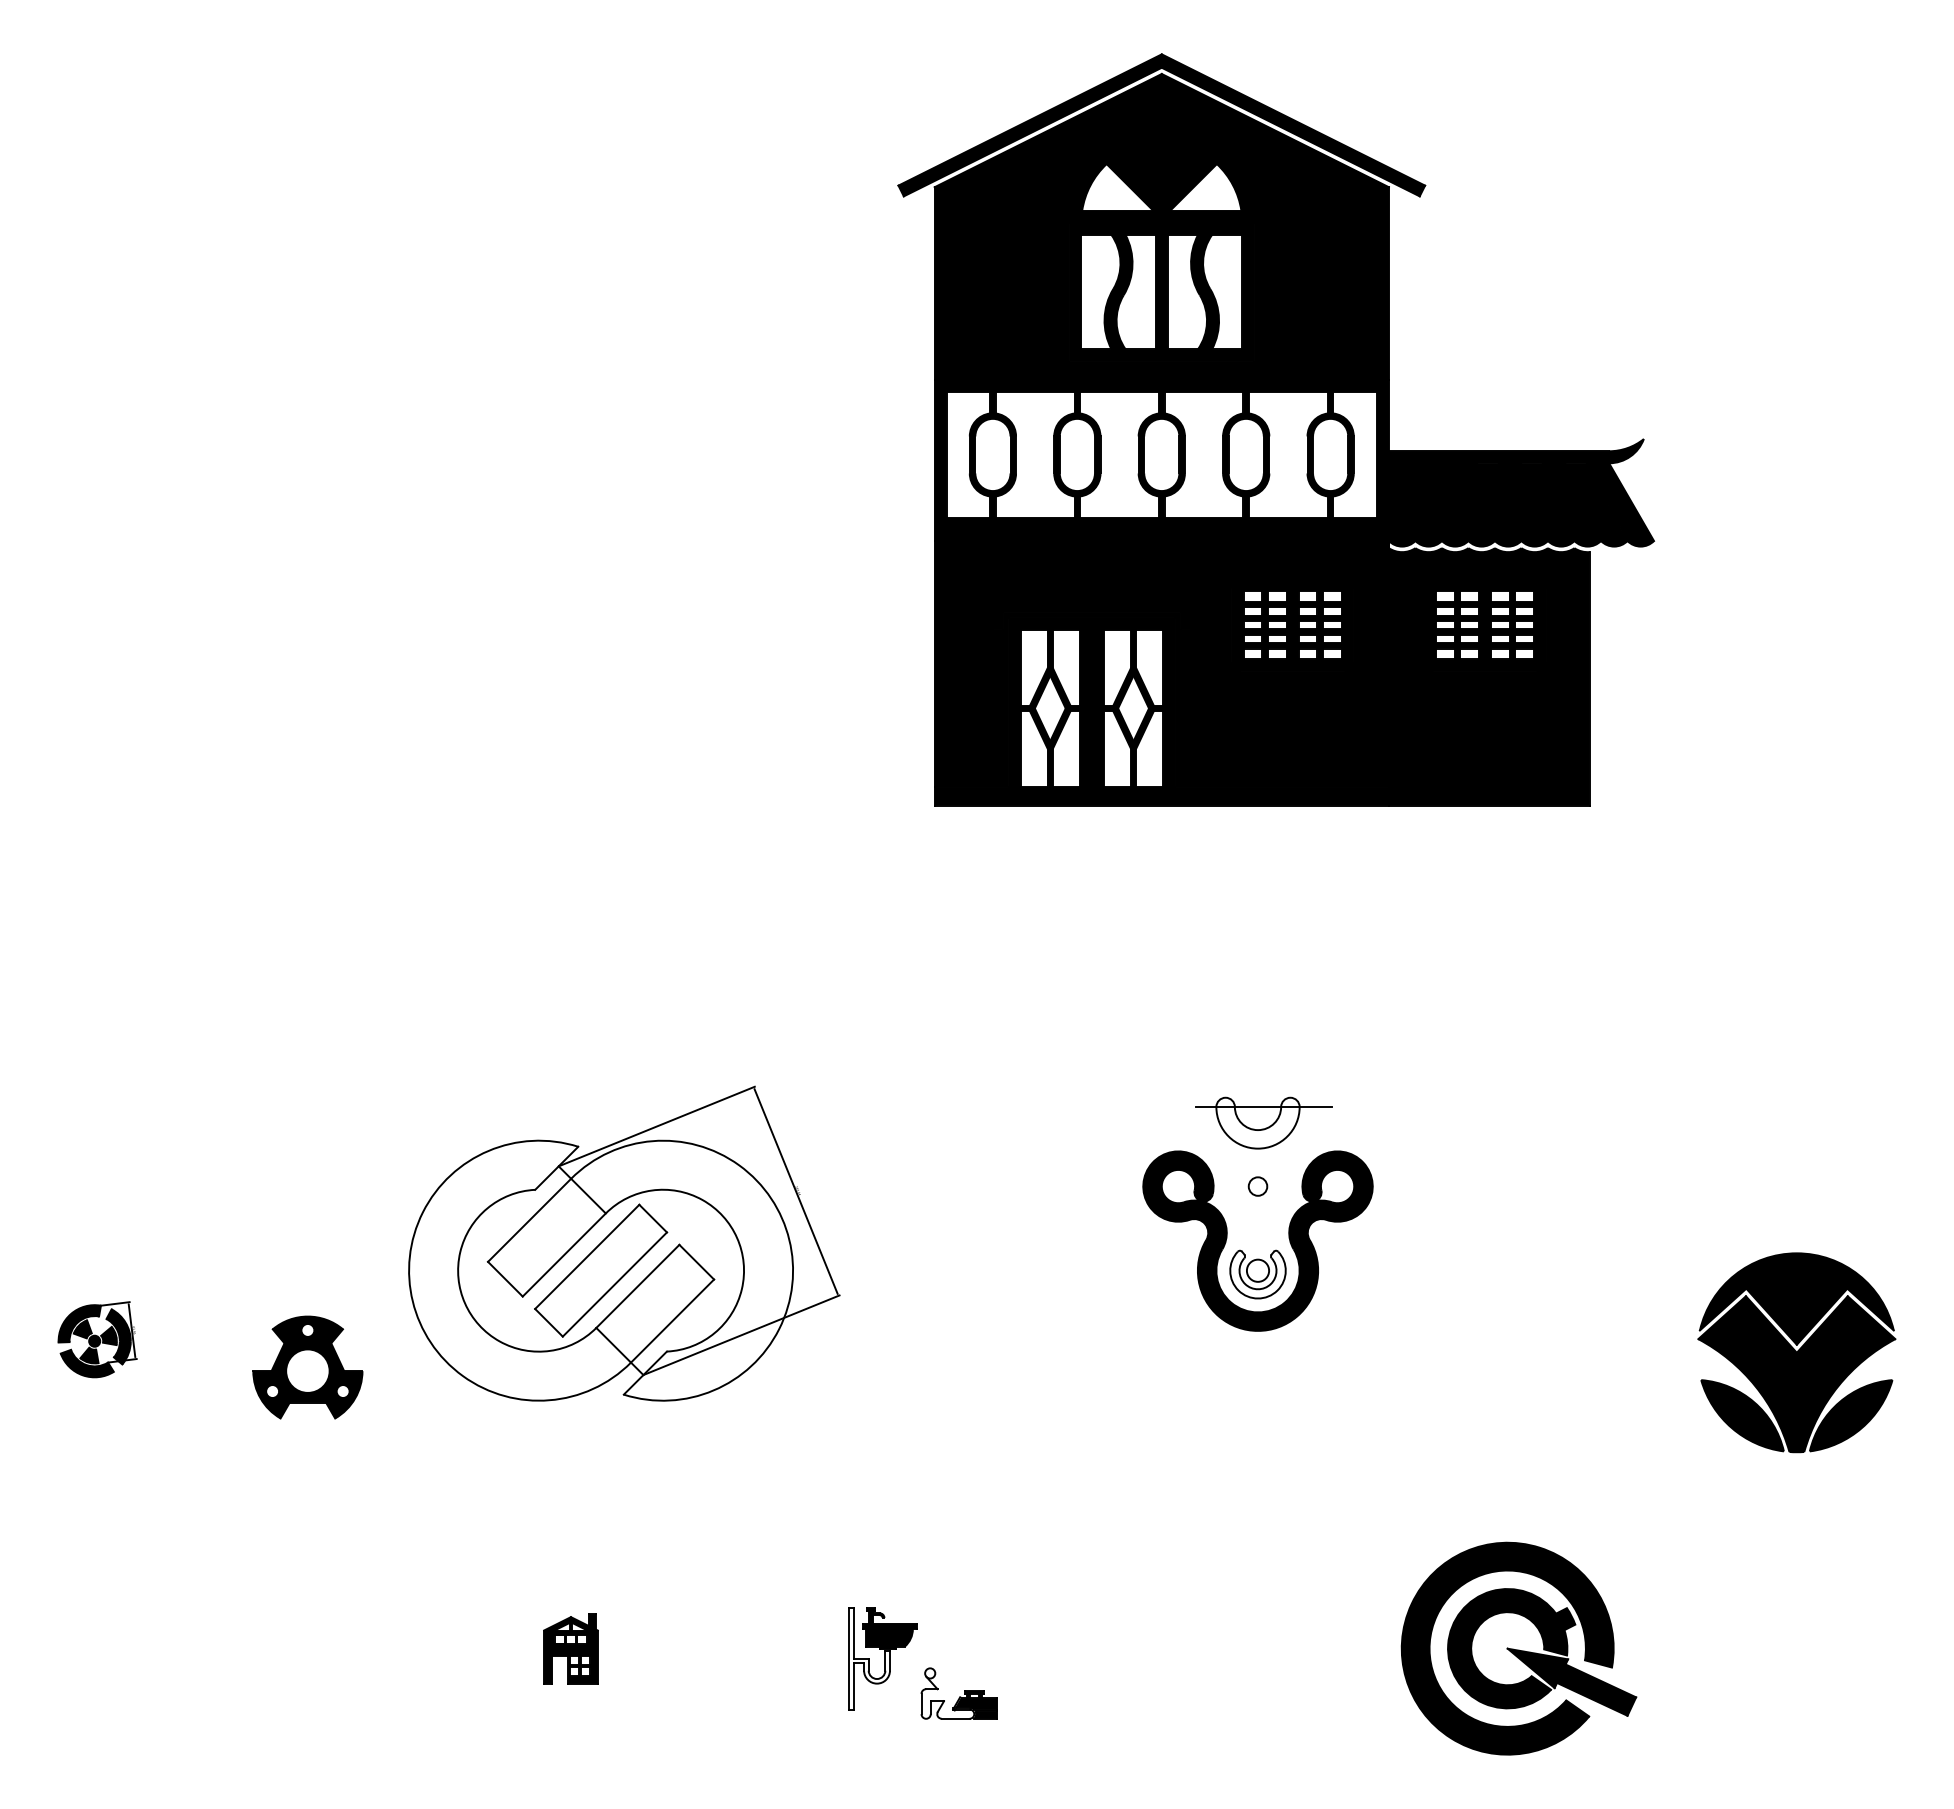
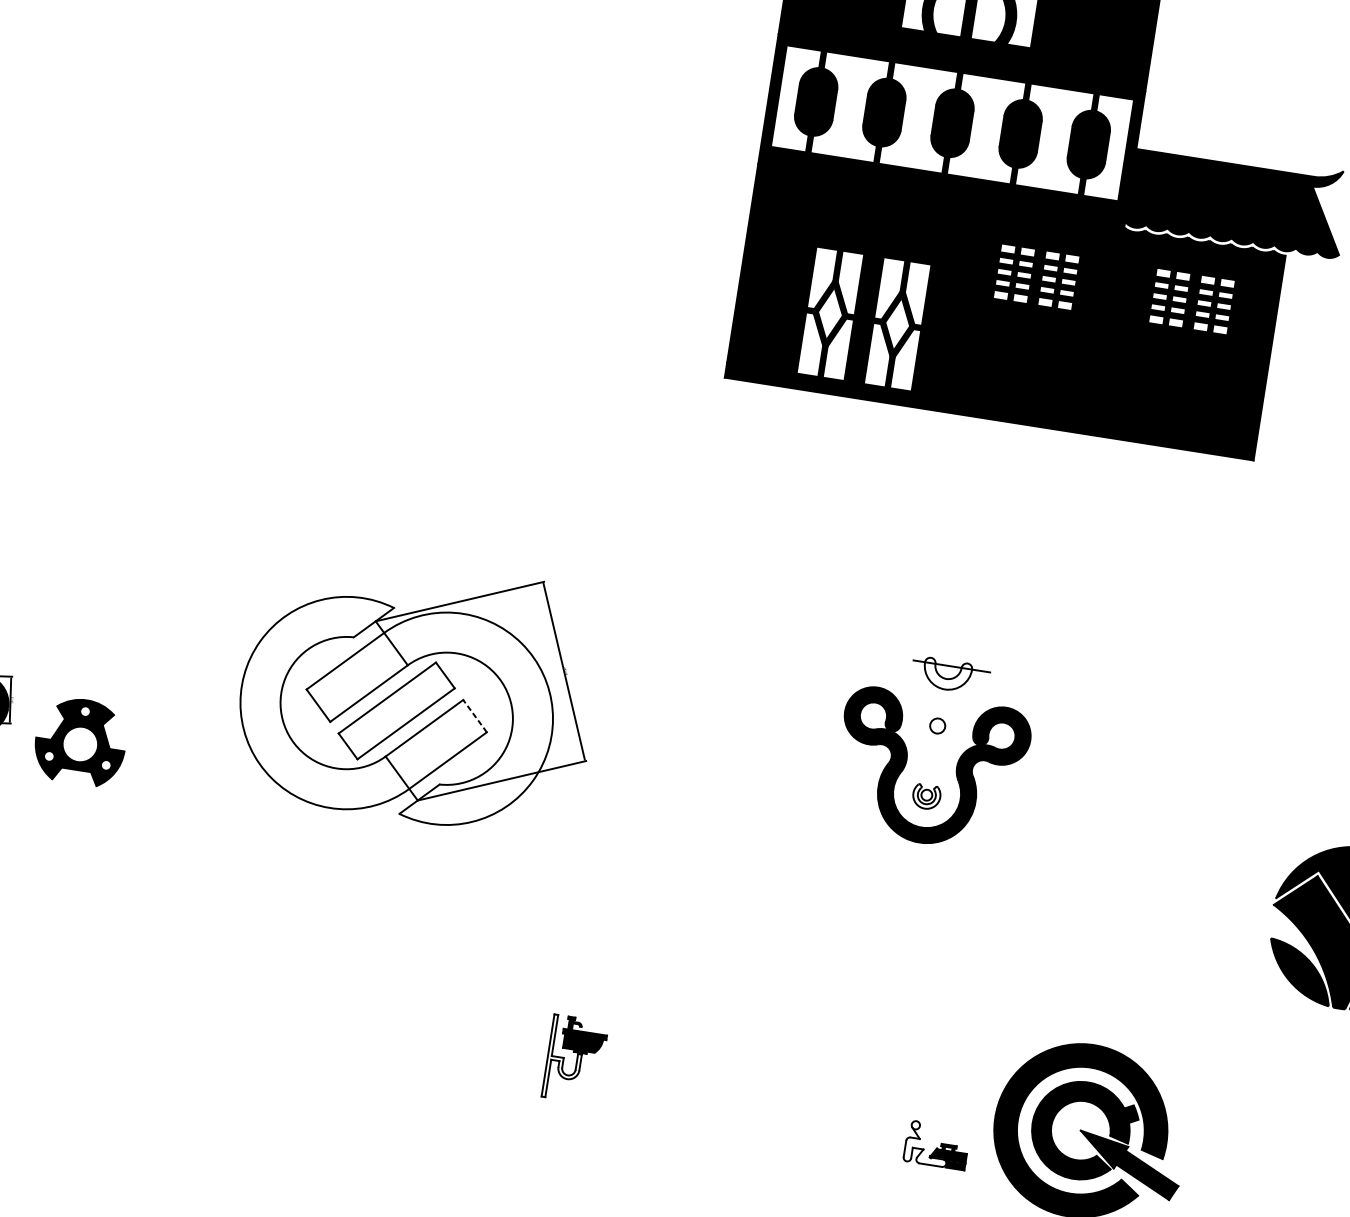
part: (1263, 1122) -> (950, 675), size x0.7
line: (696, 1262) -> (474, 716), solid -> dashed
part: (1257, 1274) -> (926, 796), size x0.6
part: (307, 1367) -> (80, 741), moved
part: (570, 1648) -> (324, 1012), removed
part: (958, 1693) -> (936, 1145), moved

